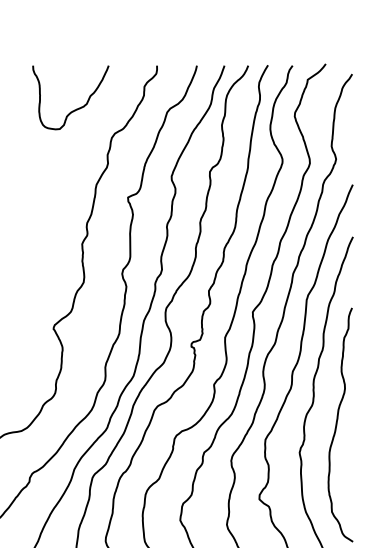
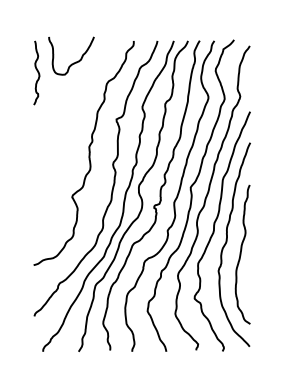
curve: (77, 107) -> (75, 61), moved

